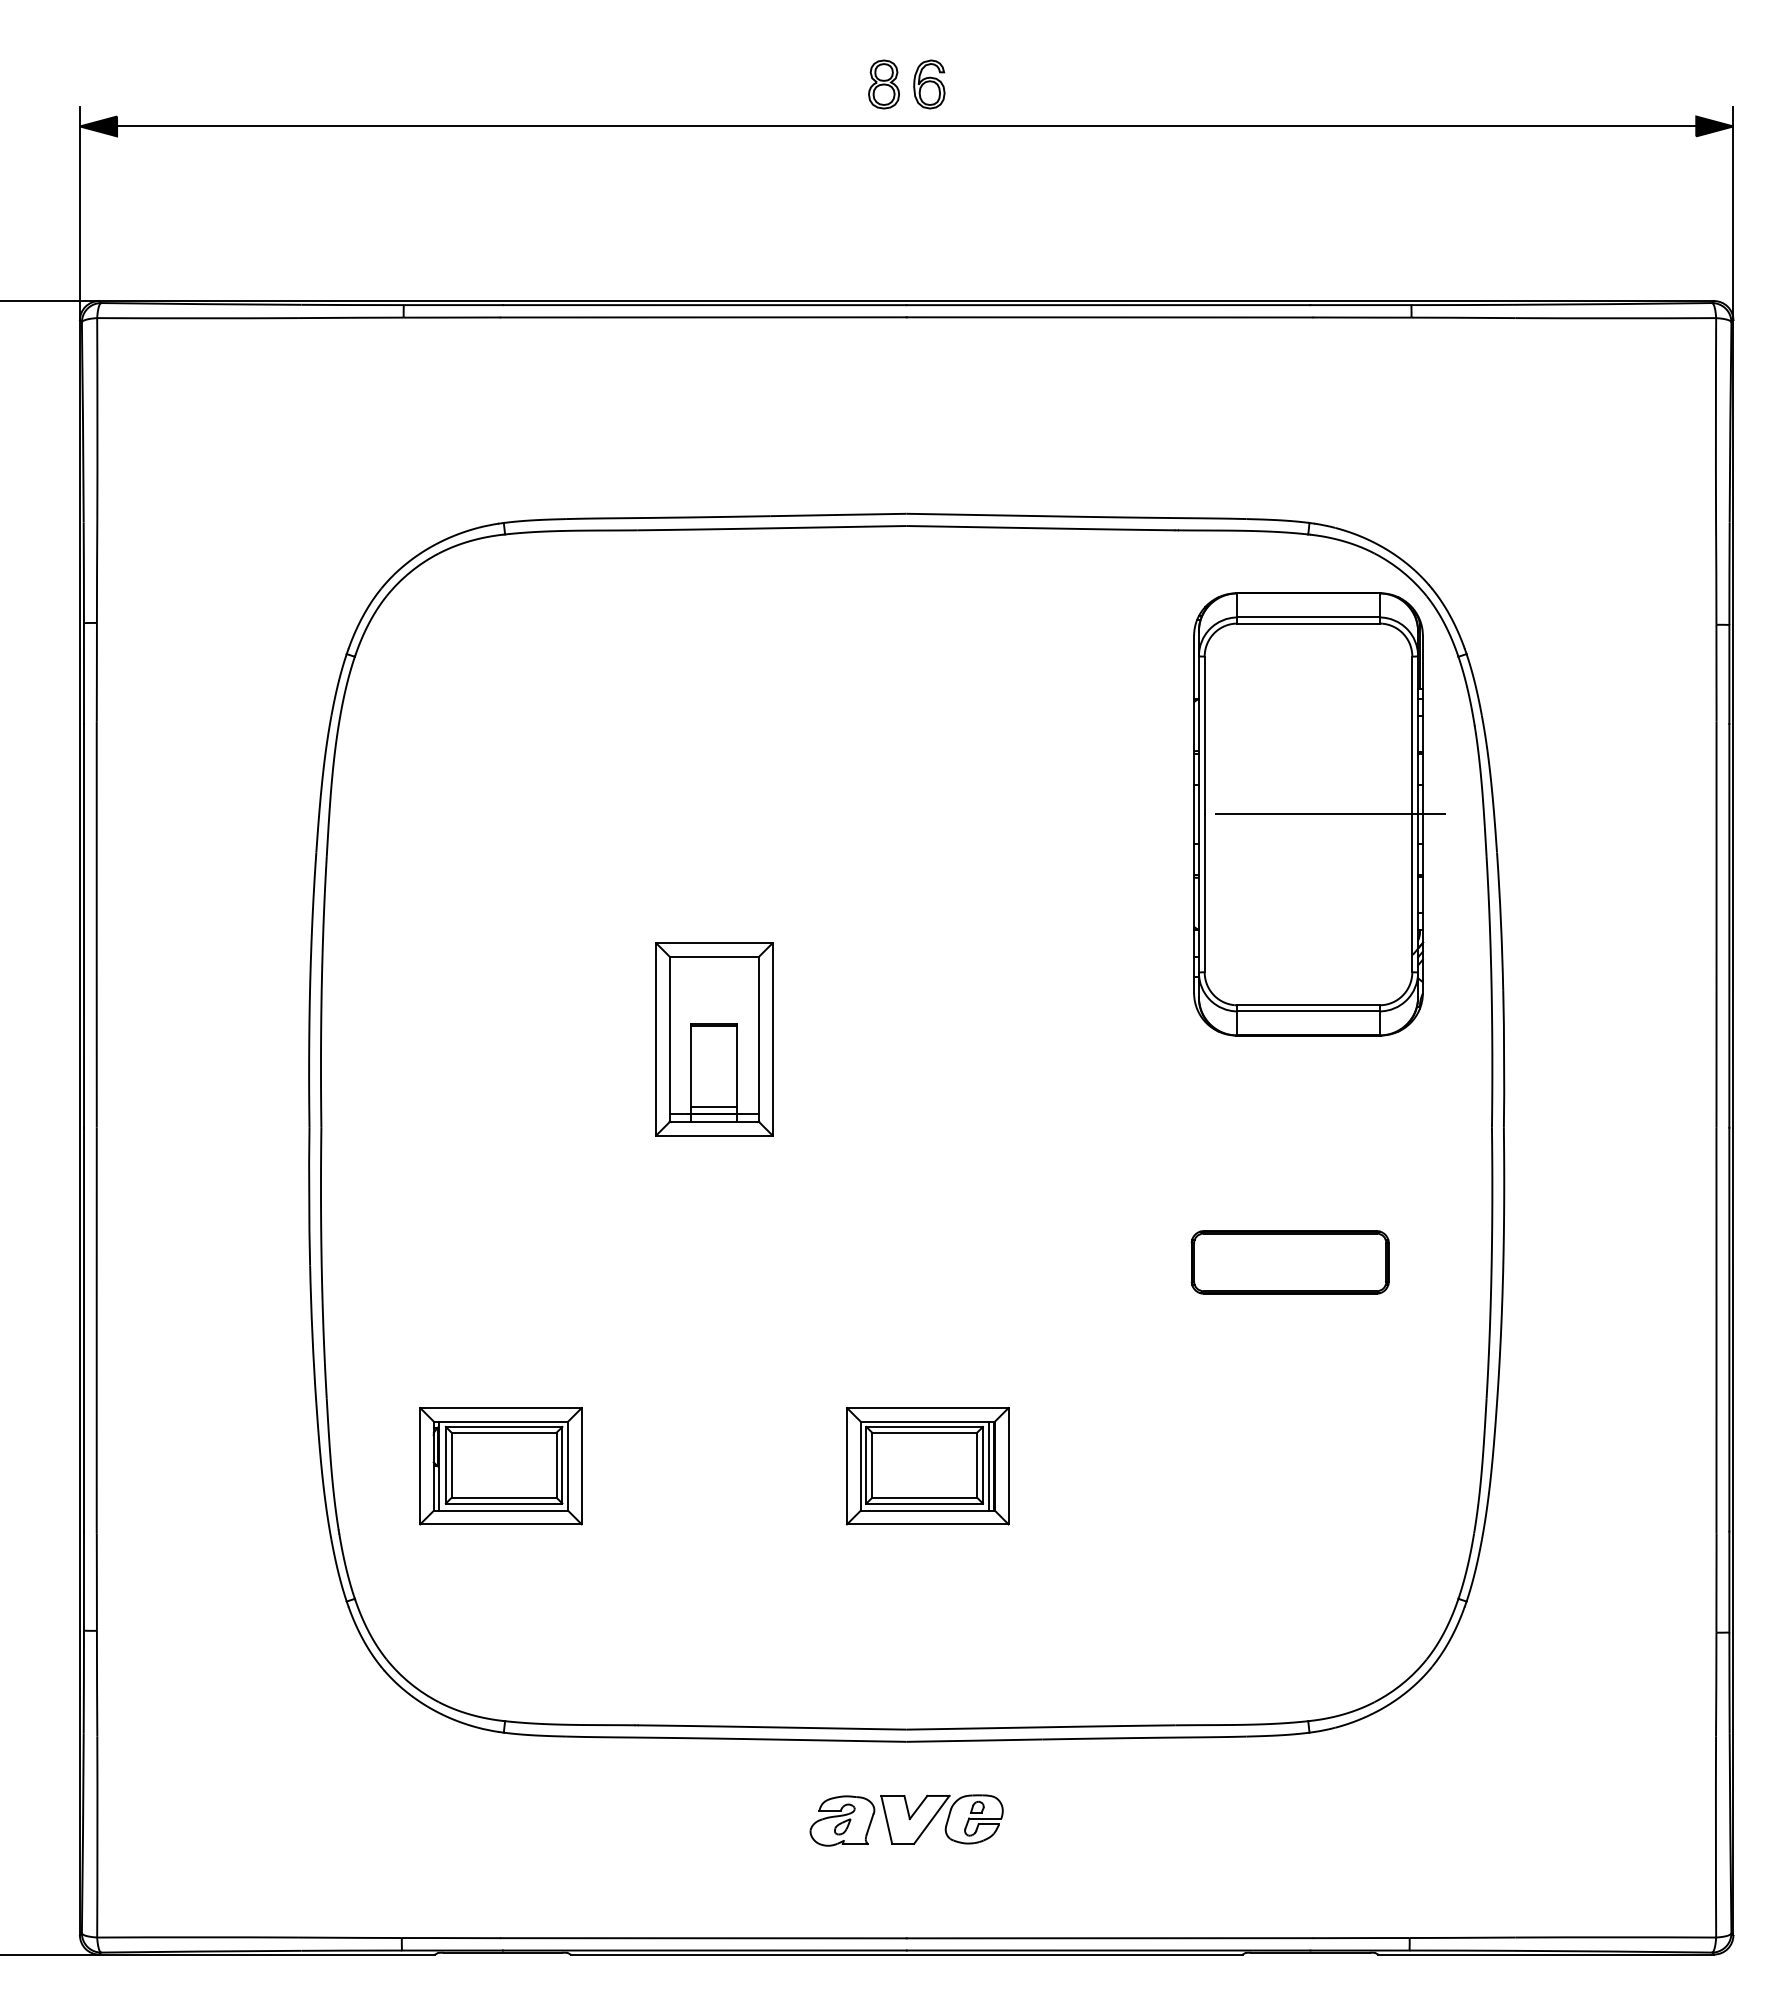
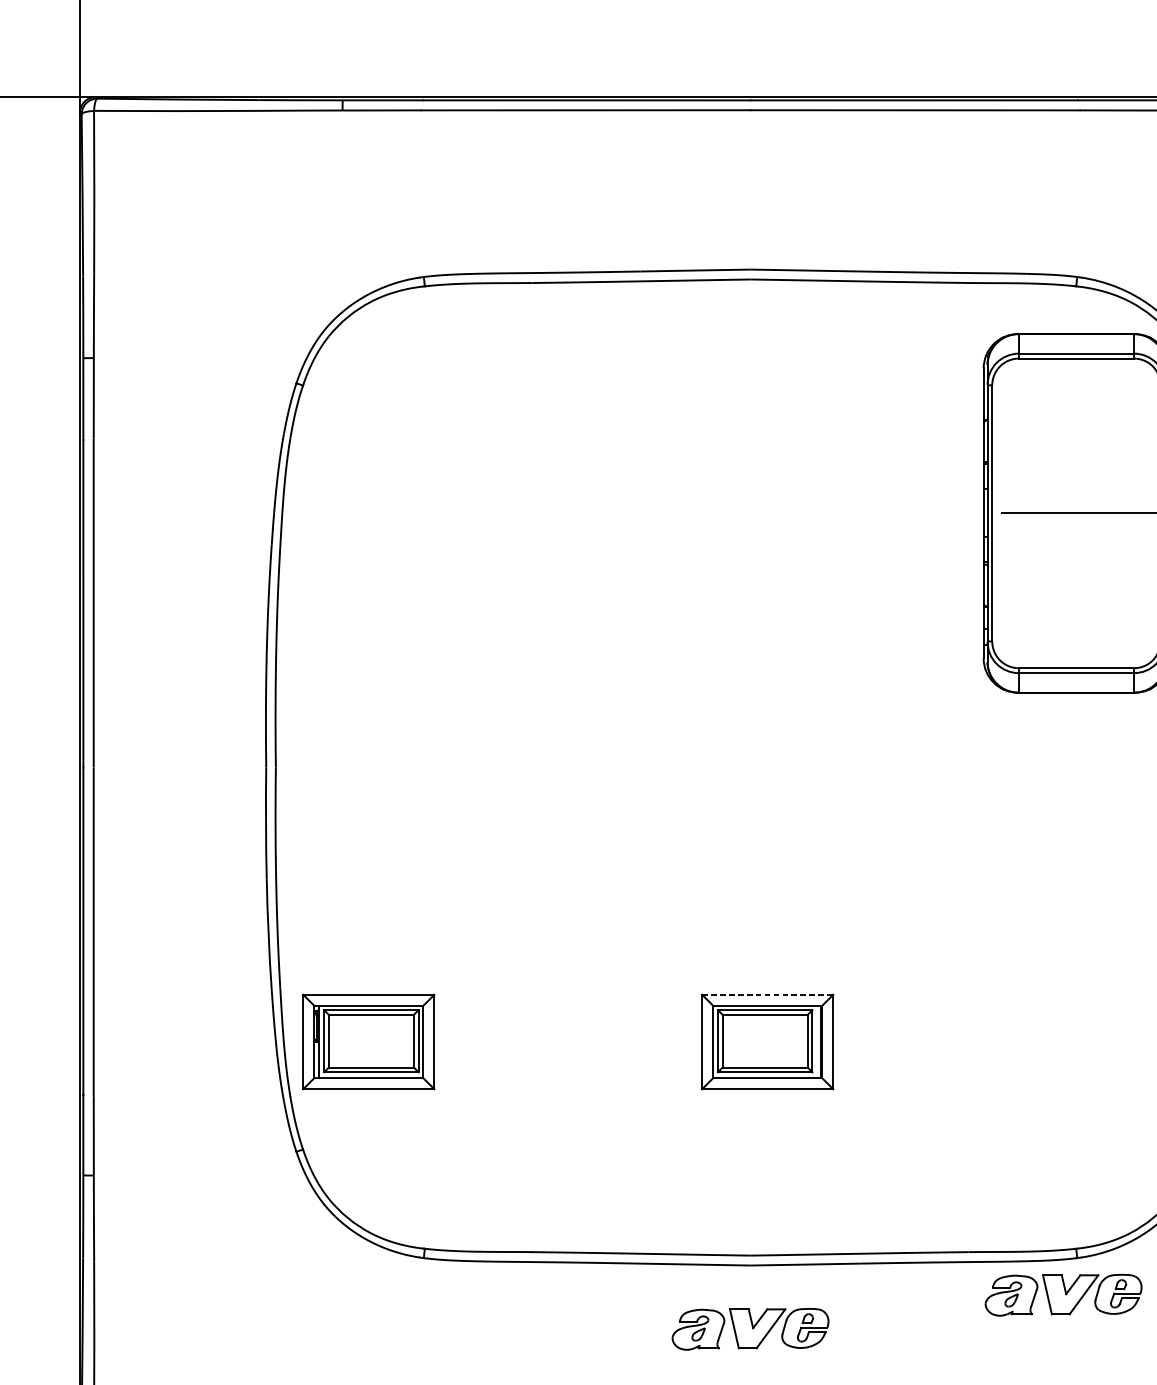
part: (714, 1039) -> (594, 695), removed
part: (1289, 1262) -> (1061, 876), removed
line: (927, 1408) -> (767, 995), solid -> dashed
line: (989, 1465) -> (817, 1041), removed
part: (500, 1466) -> (368, 1042), moved
part: (1292, 1778) -> (1063, 1295), added

